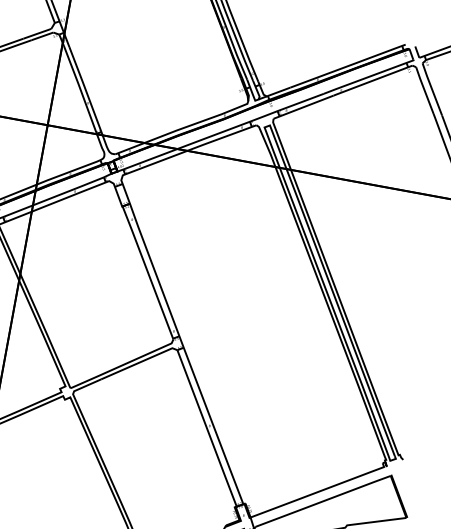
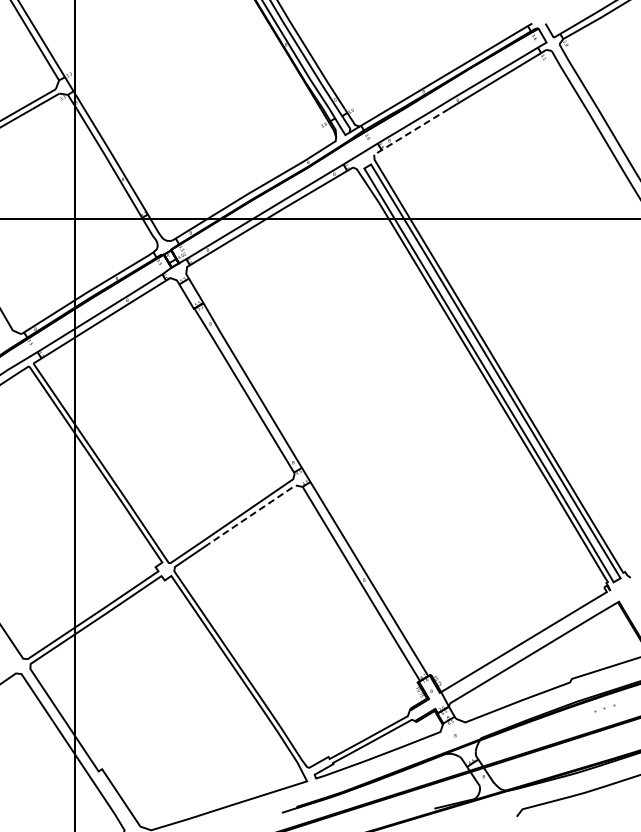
line: (302, 107) -> (410, 132), solid -> dashed
line: (139, 362) -> (255, 512), solid -> dashed

